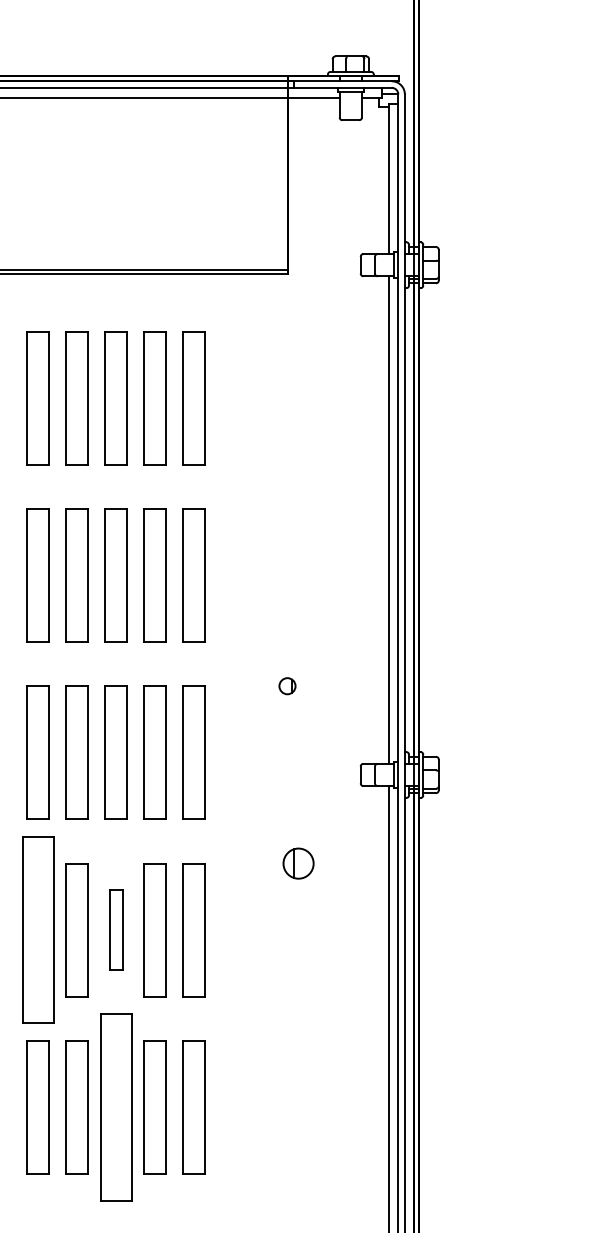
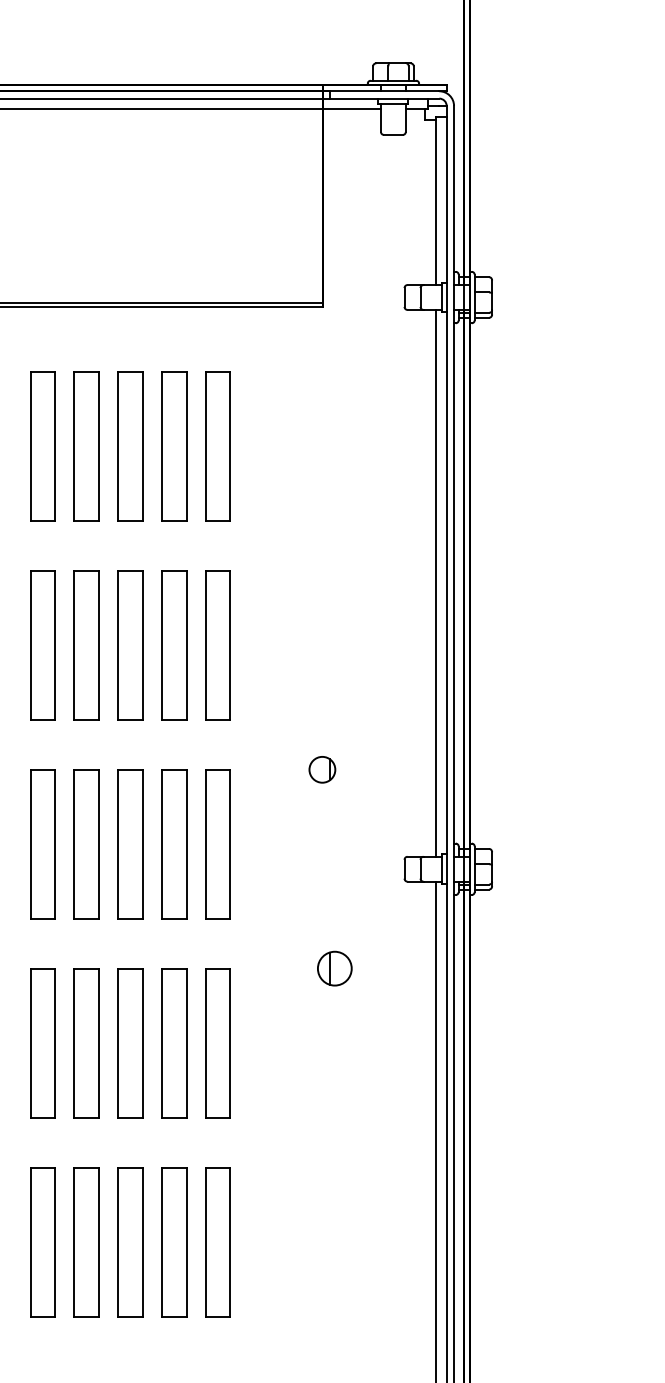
part: (287, 685) -> (322, 768), size x1.43
part: (37, 930) -> (42, 1043), size x0.71
part: (115, 930) -> (129, 1043), size x1.67
part: (115, 1107) -> (129, 1242), size x0.71

